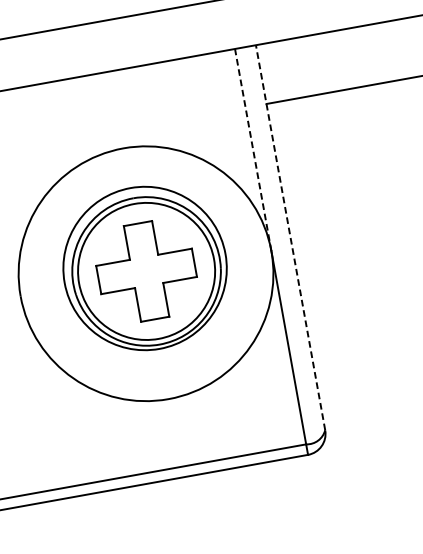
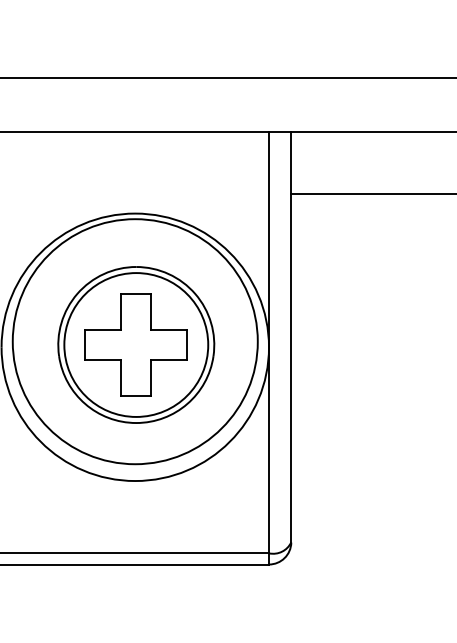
line: (253, 150) -> (269, 239), dashed -> solid
line: (290, 237) -> (291, 336), dashed -> solid
circle: (144, 268) -> (134, 341), size x1.43

